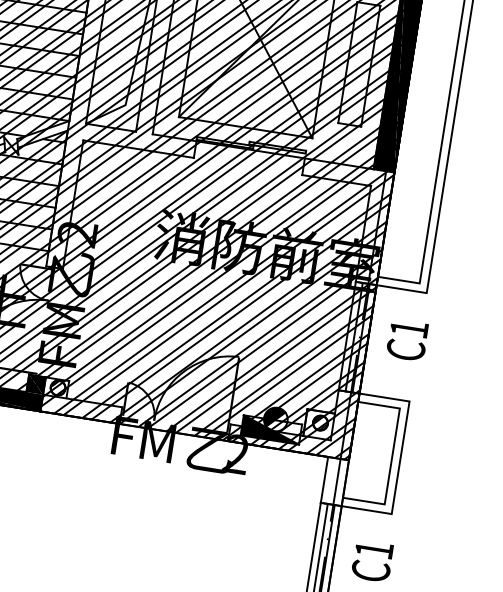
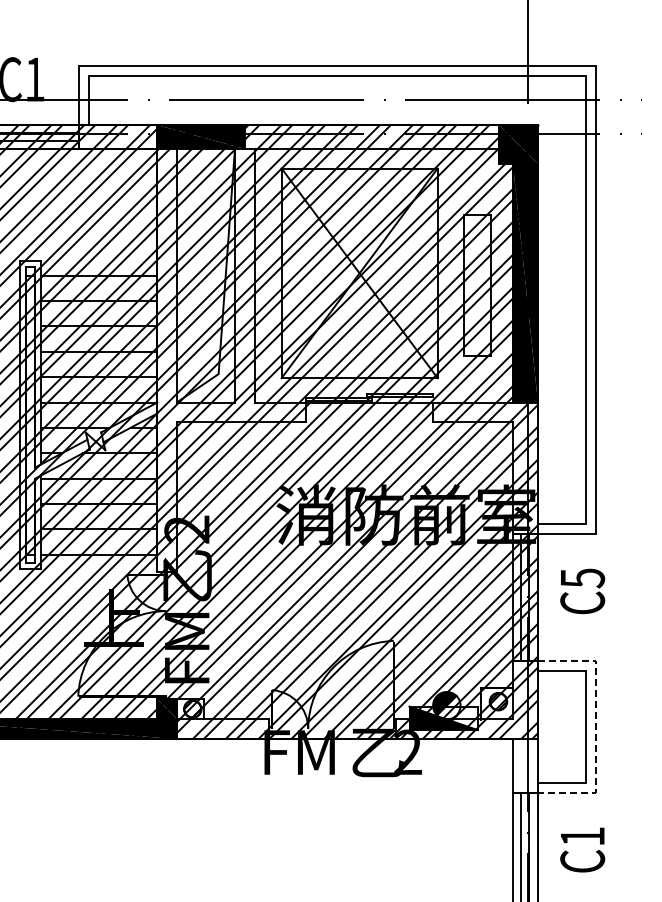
text: (409, 329) -> (583, 578), C1 -> C5
line: (401, 457) -> (596, 726), solid -> dashed

